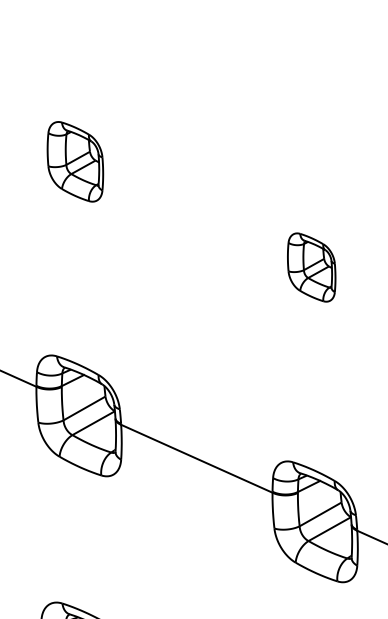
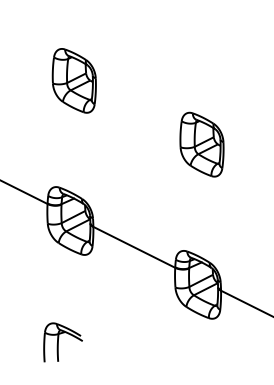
part: (74, 161) -> (73, 80), size x1.43
part: (310, 267) -> (201, 144), size x1.67

